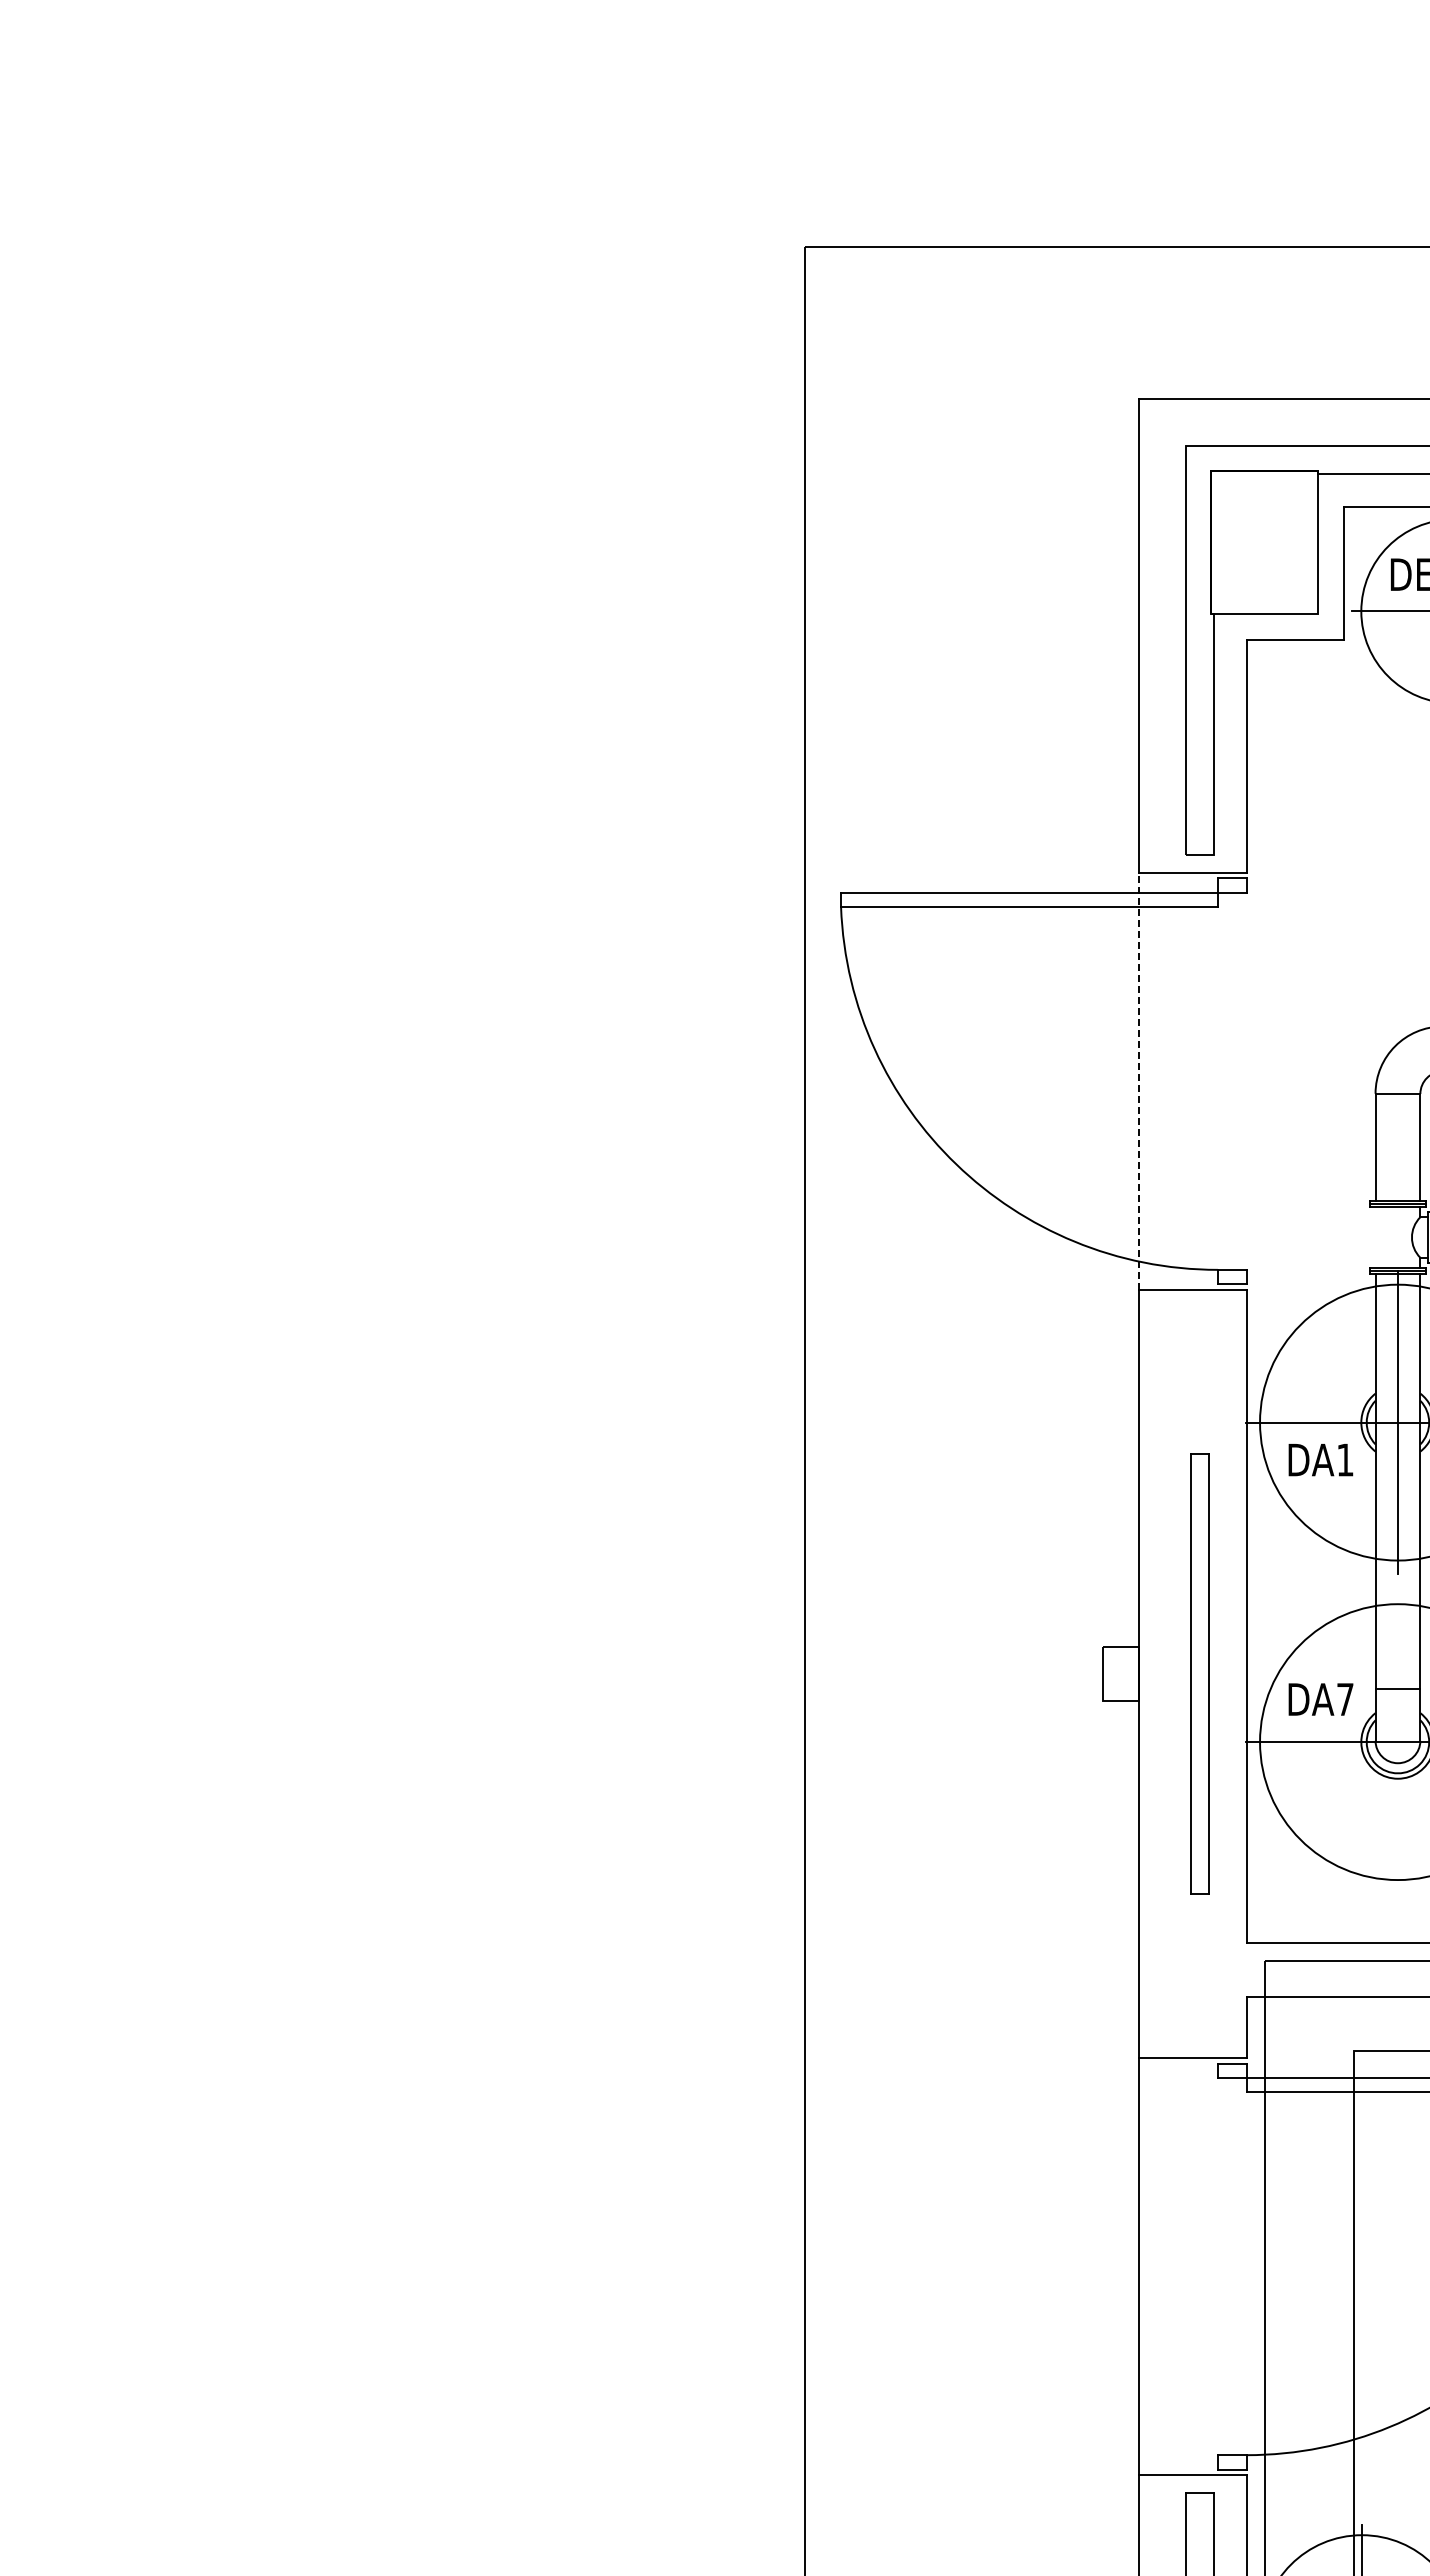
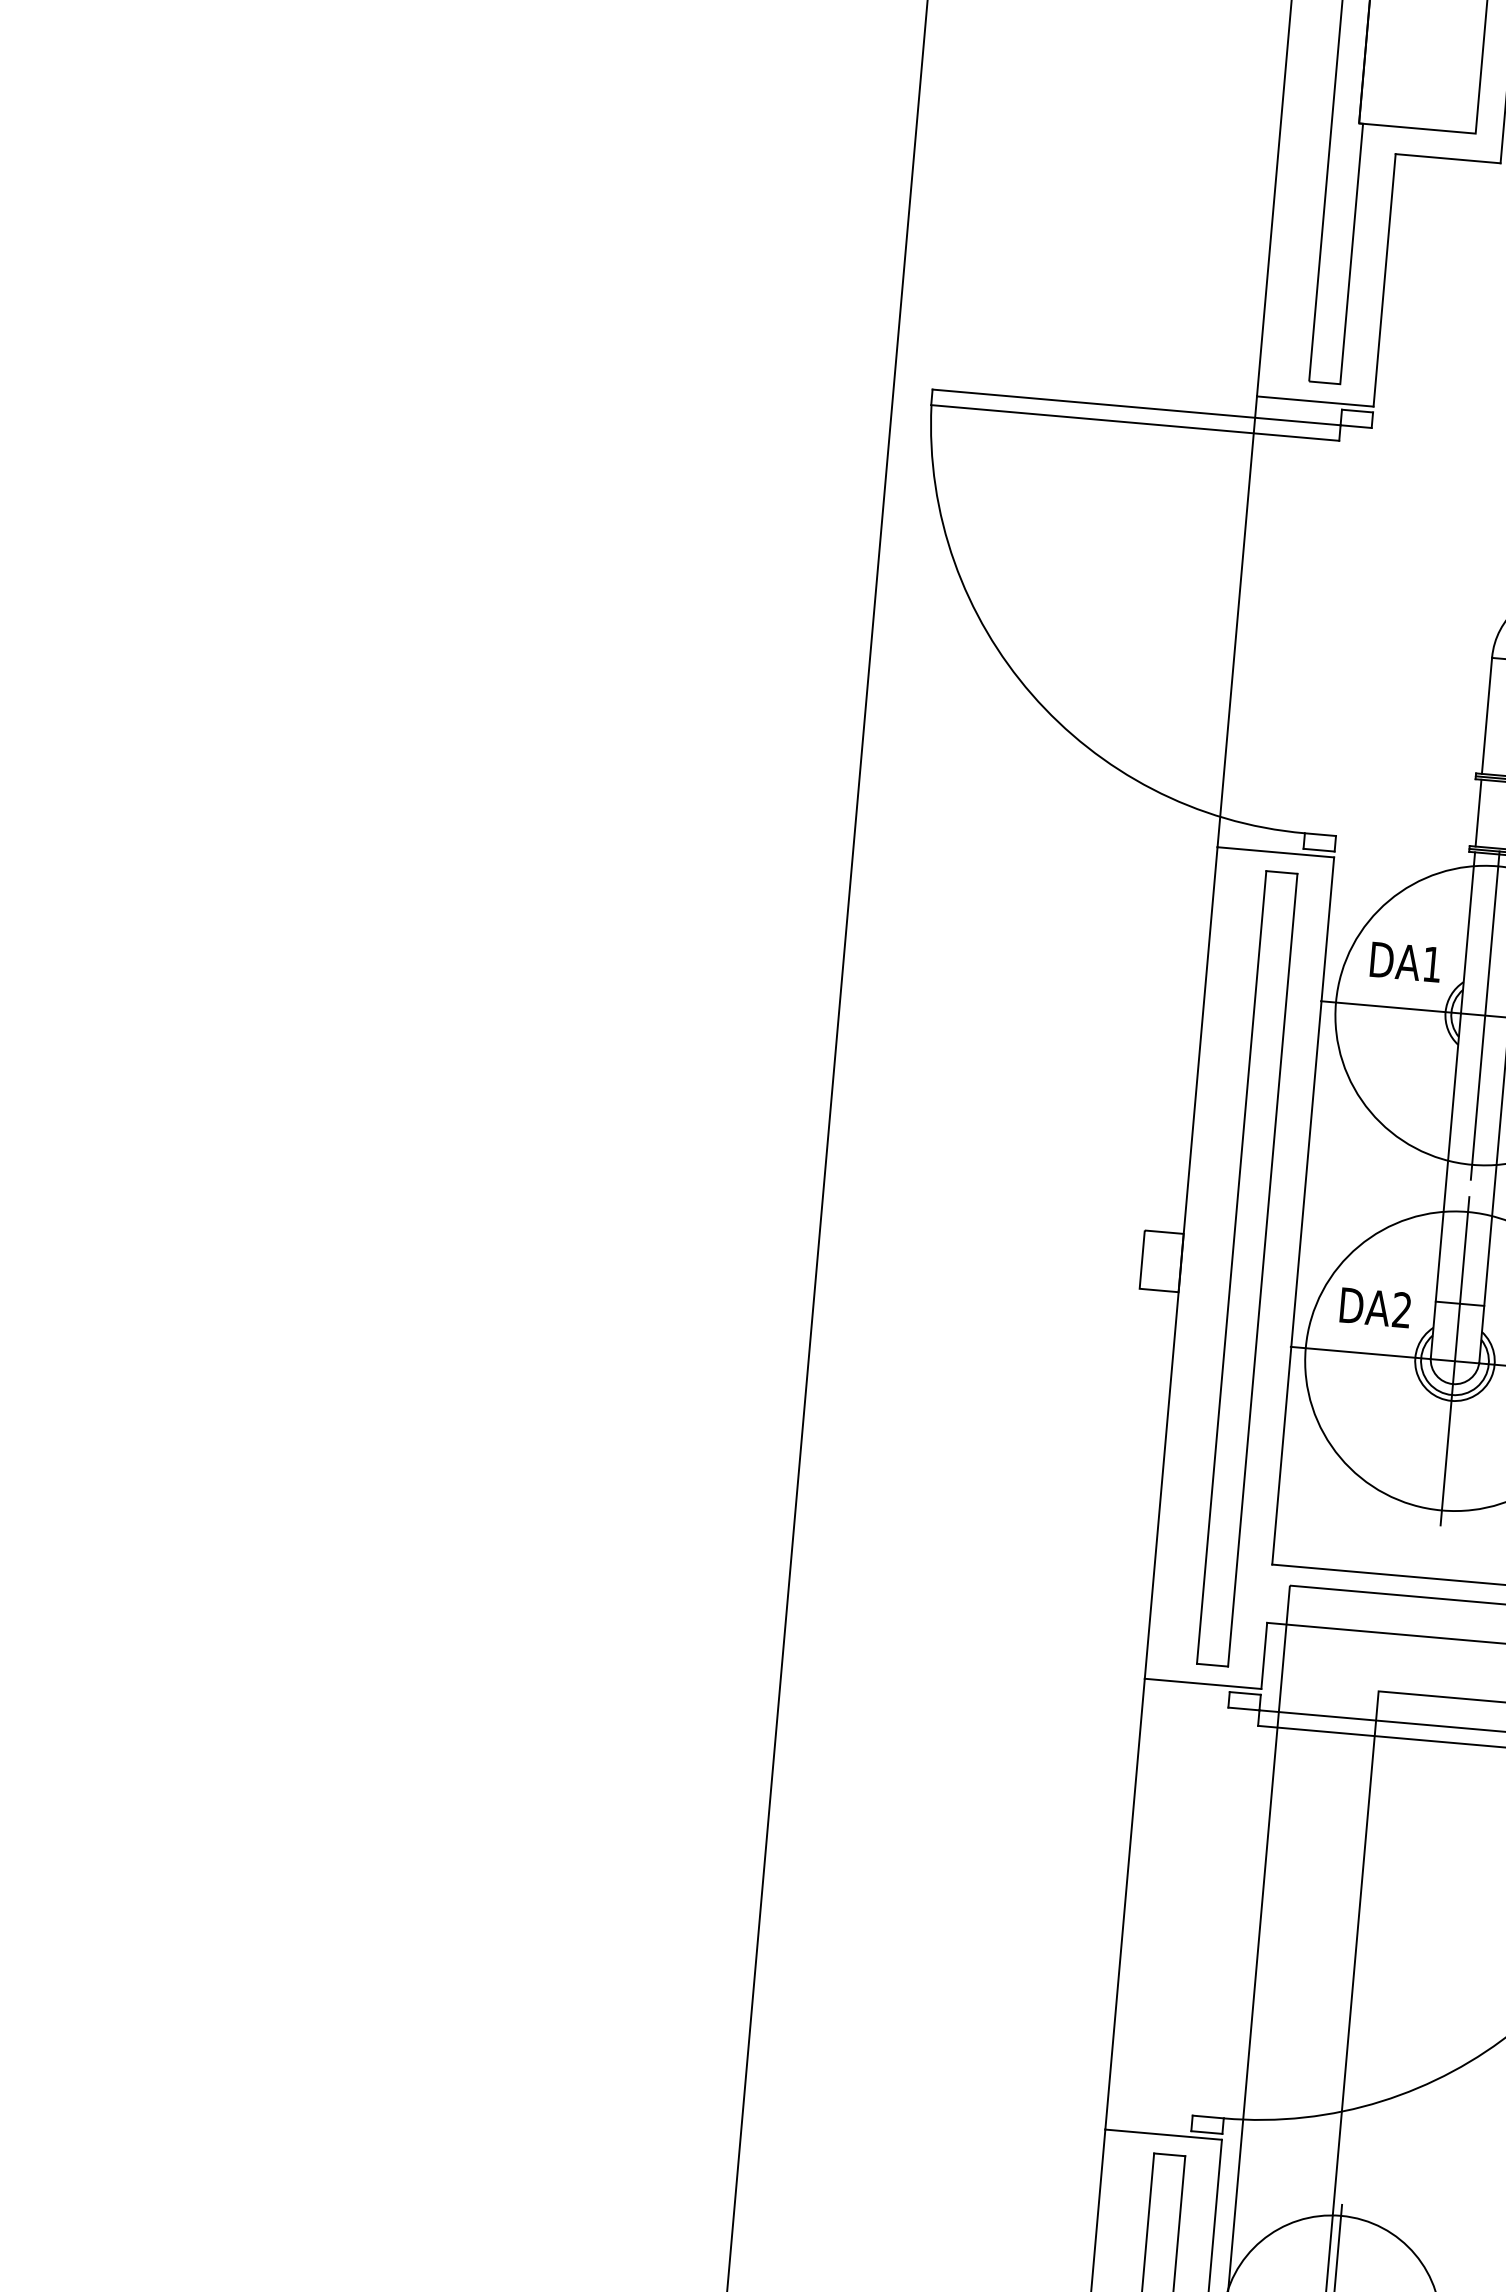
line: (1138, 1080) -> (1236, 620), dashed -> solid
line: (1375, 1237) -> (1478, 813), added
text: (1320, 1460) -> (1405, 962), moved
part: (1199, 1673) -> (1246, 1268), size x1.67
text: (1345, 1698) -> (1402, 1309), DA7 -> DA2
line: (1397, 1741) -> (1454, 1360), added

